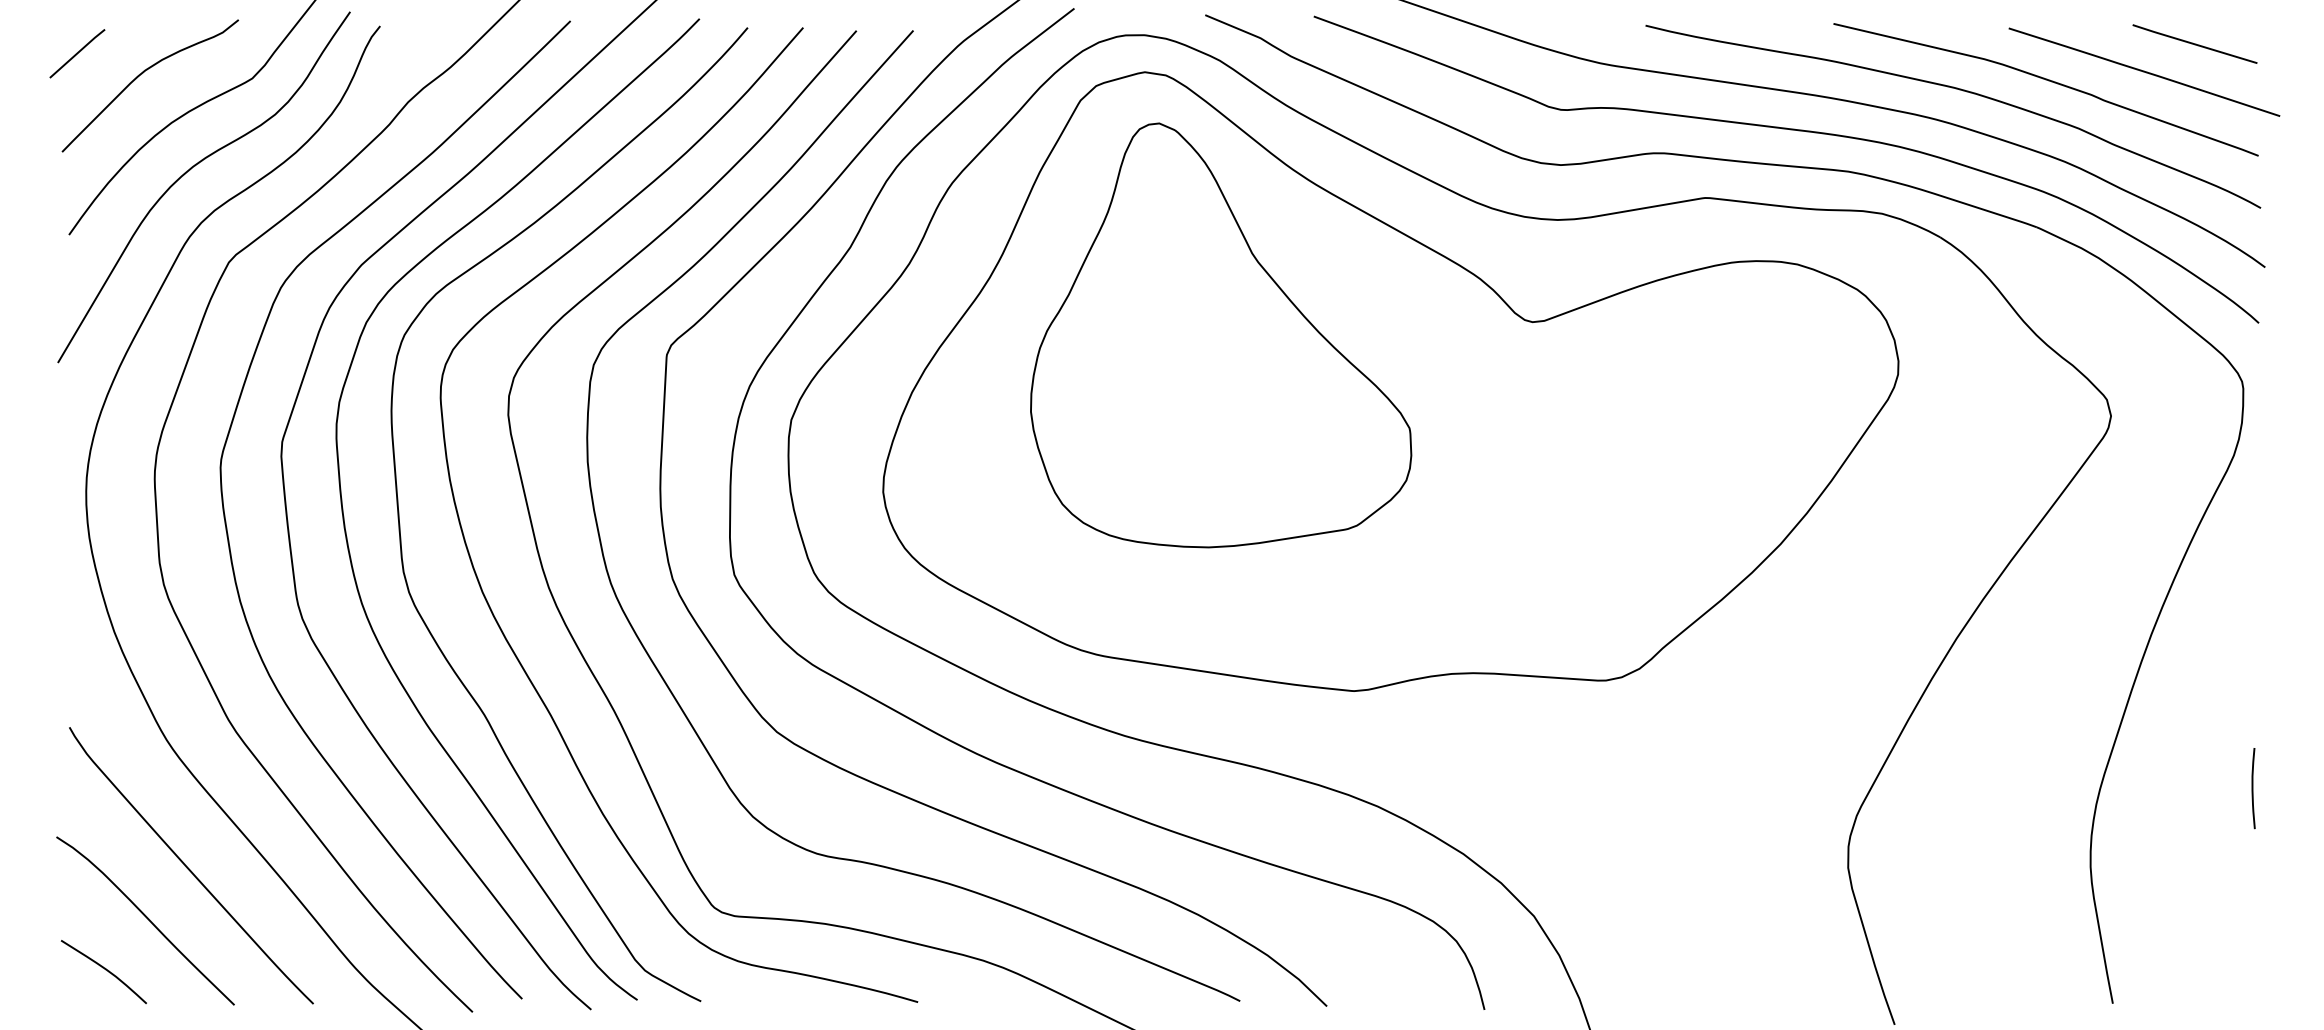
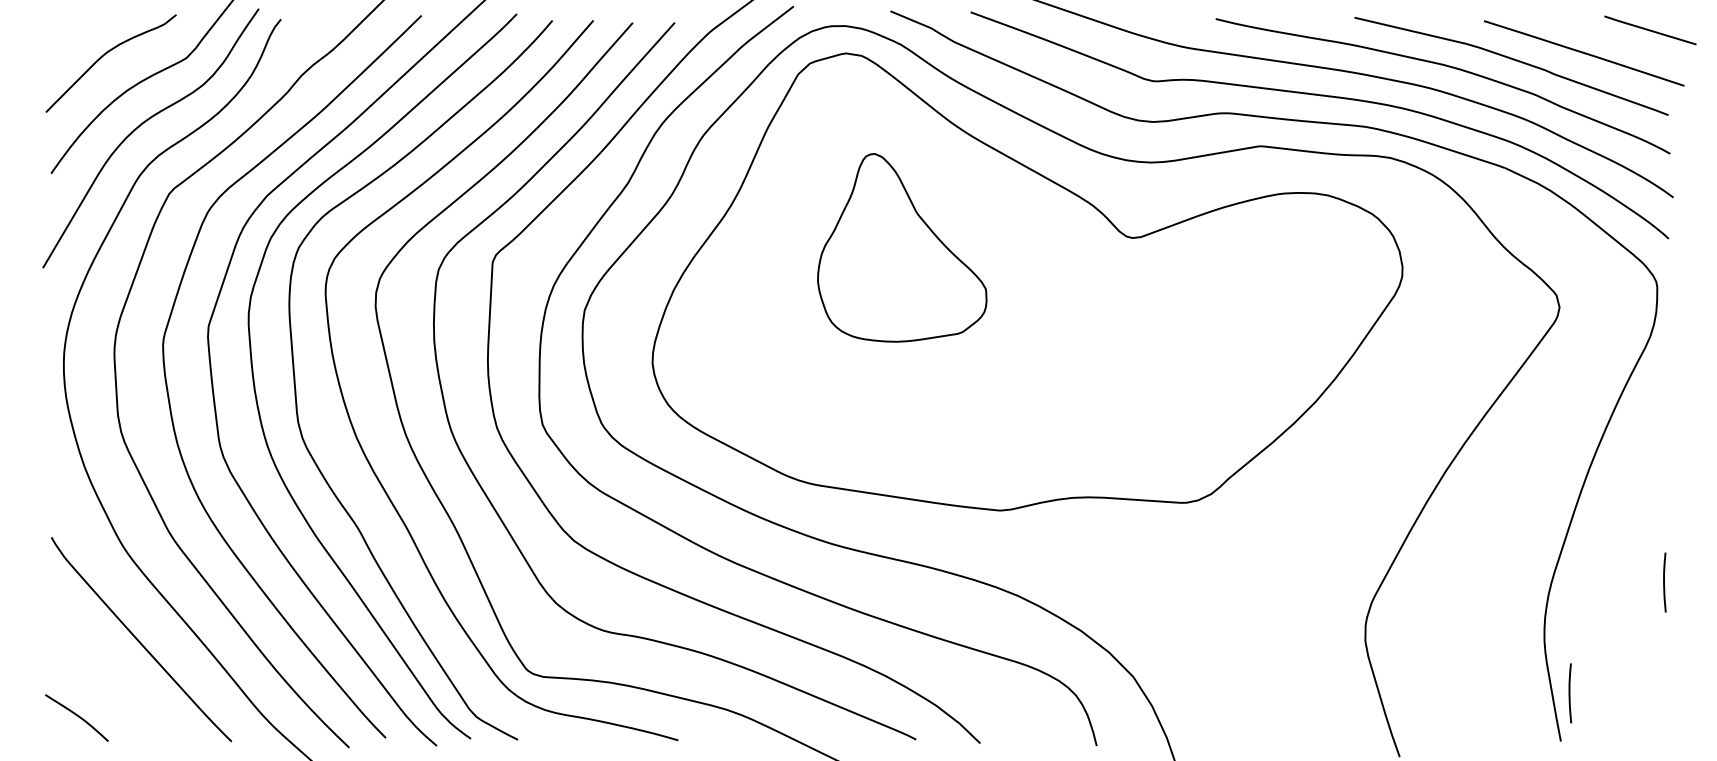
line: (2194, 43) -> (1650, 29), moved
line: (77, 53) -> (57, 39), removed
part: (1221, 335) -> (902, 247), size x0.6
curve: (146, 918) -> (108, 678), removed
curve: (2125, 938) -> (1570, 693), added

